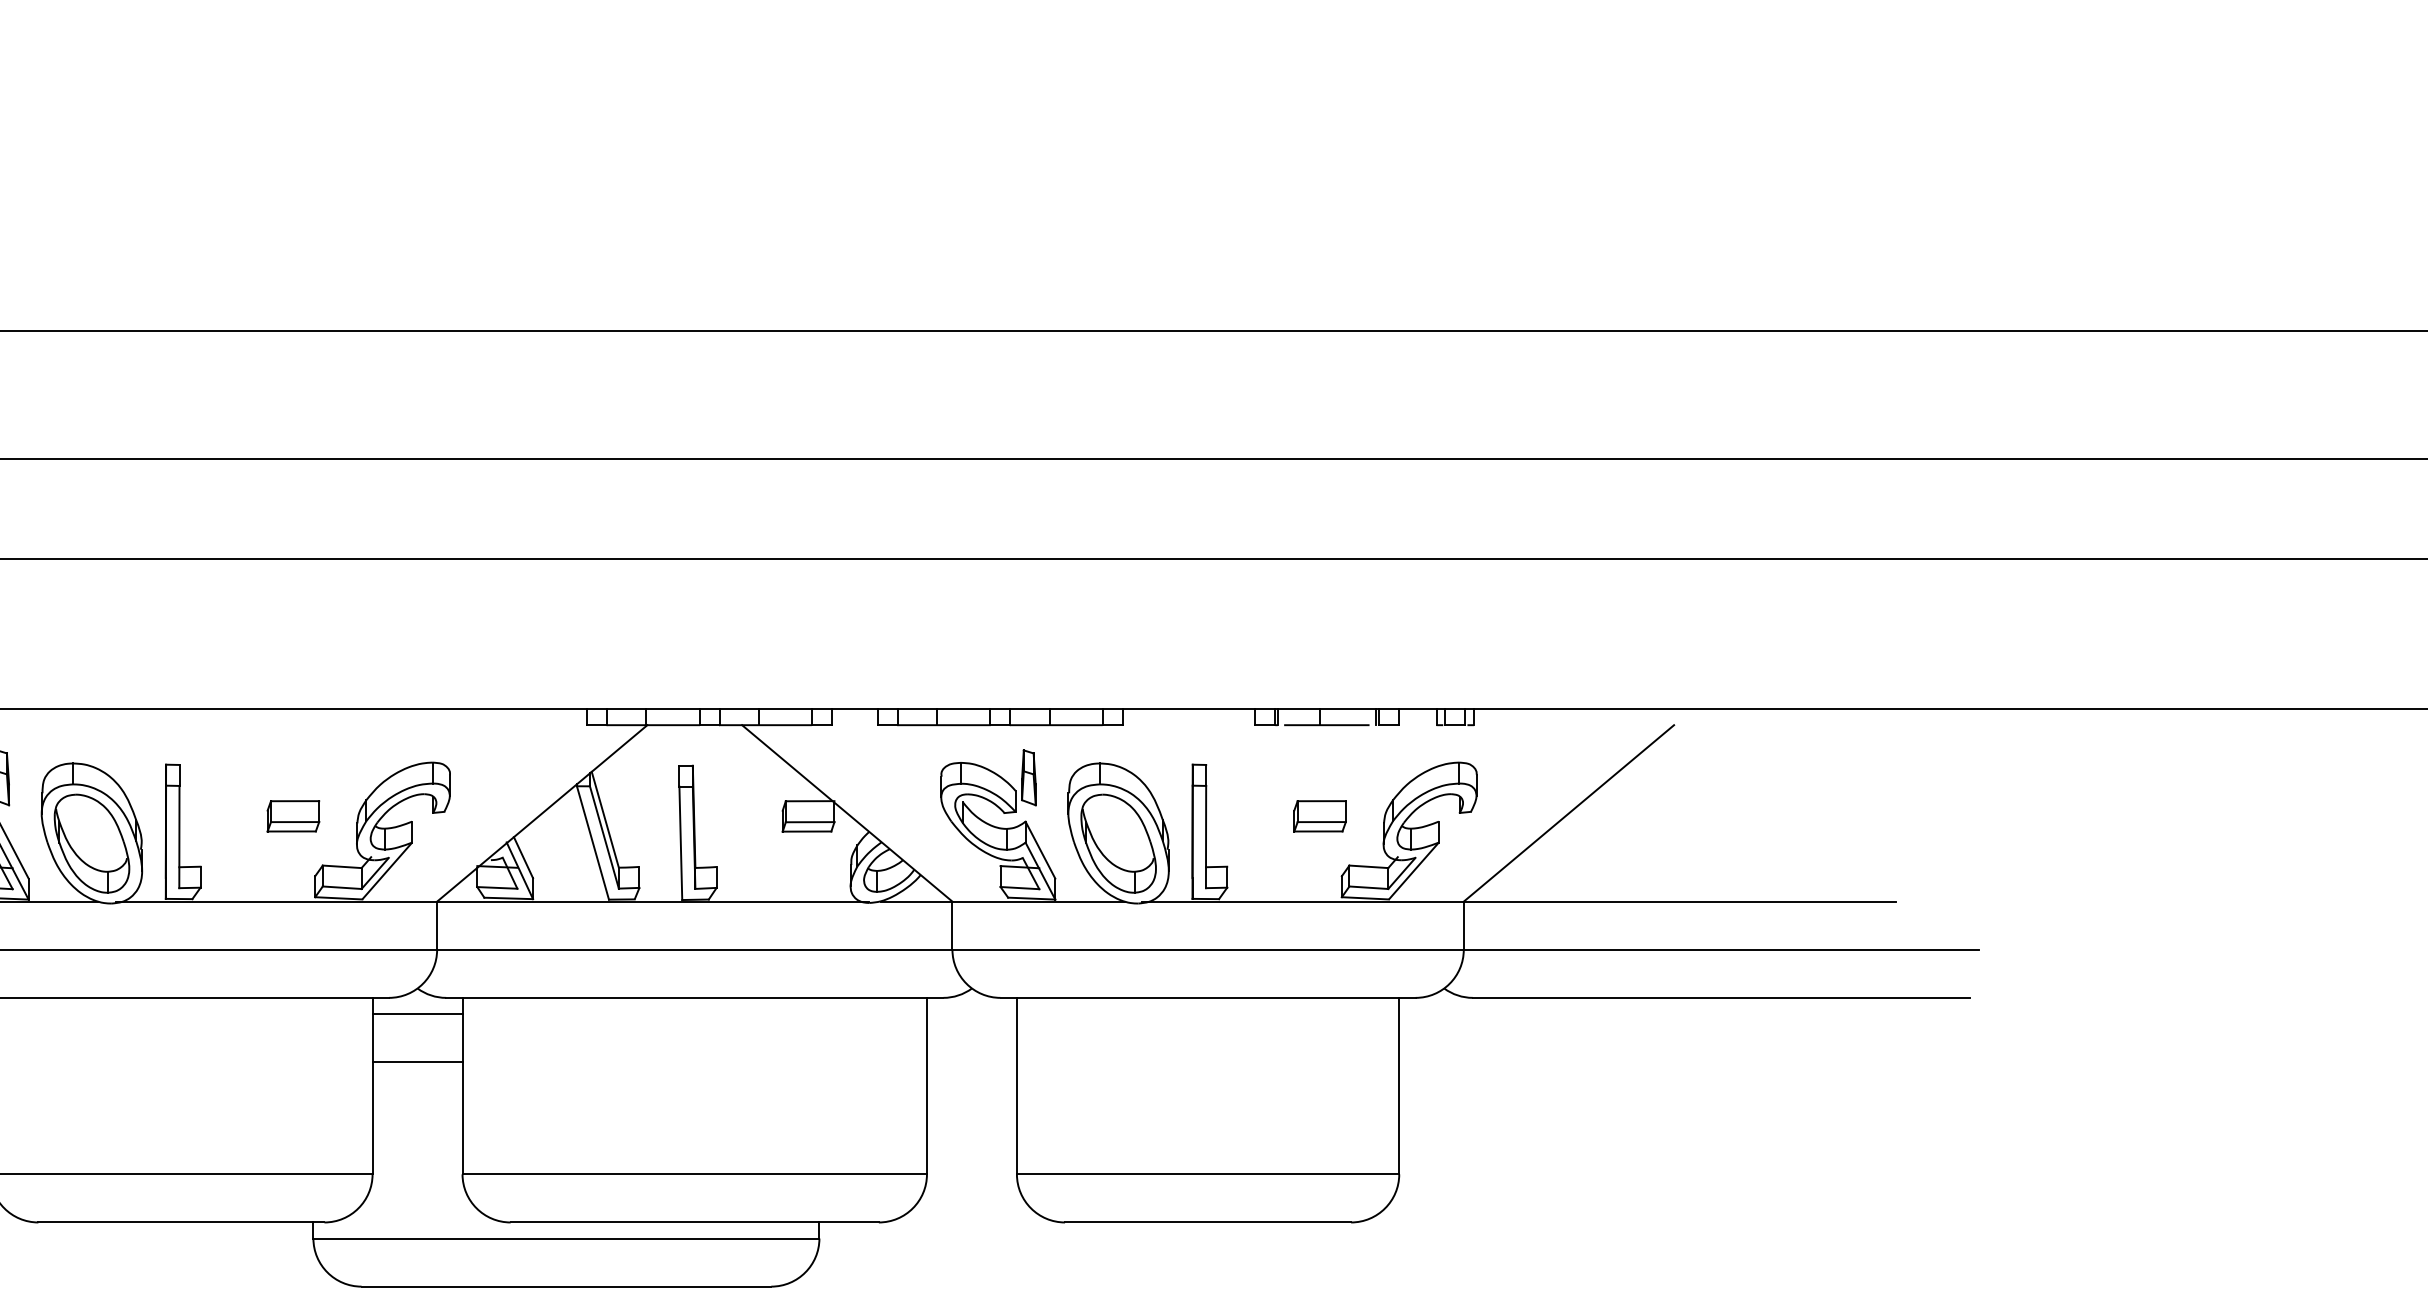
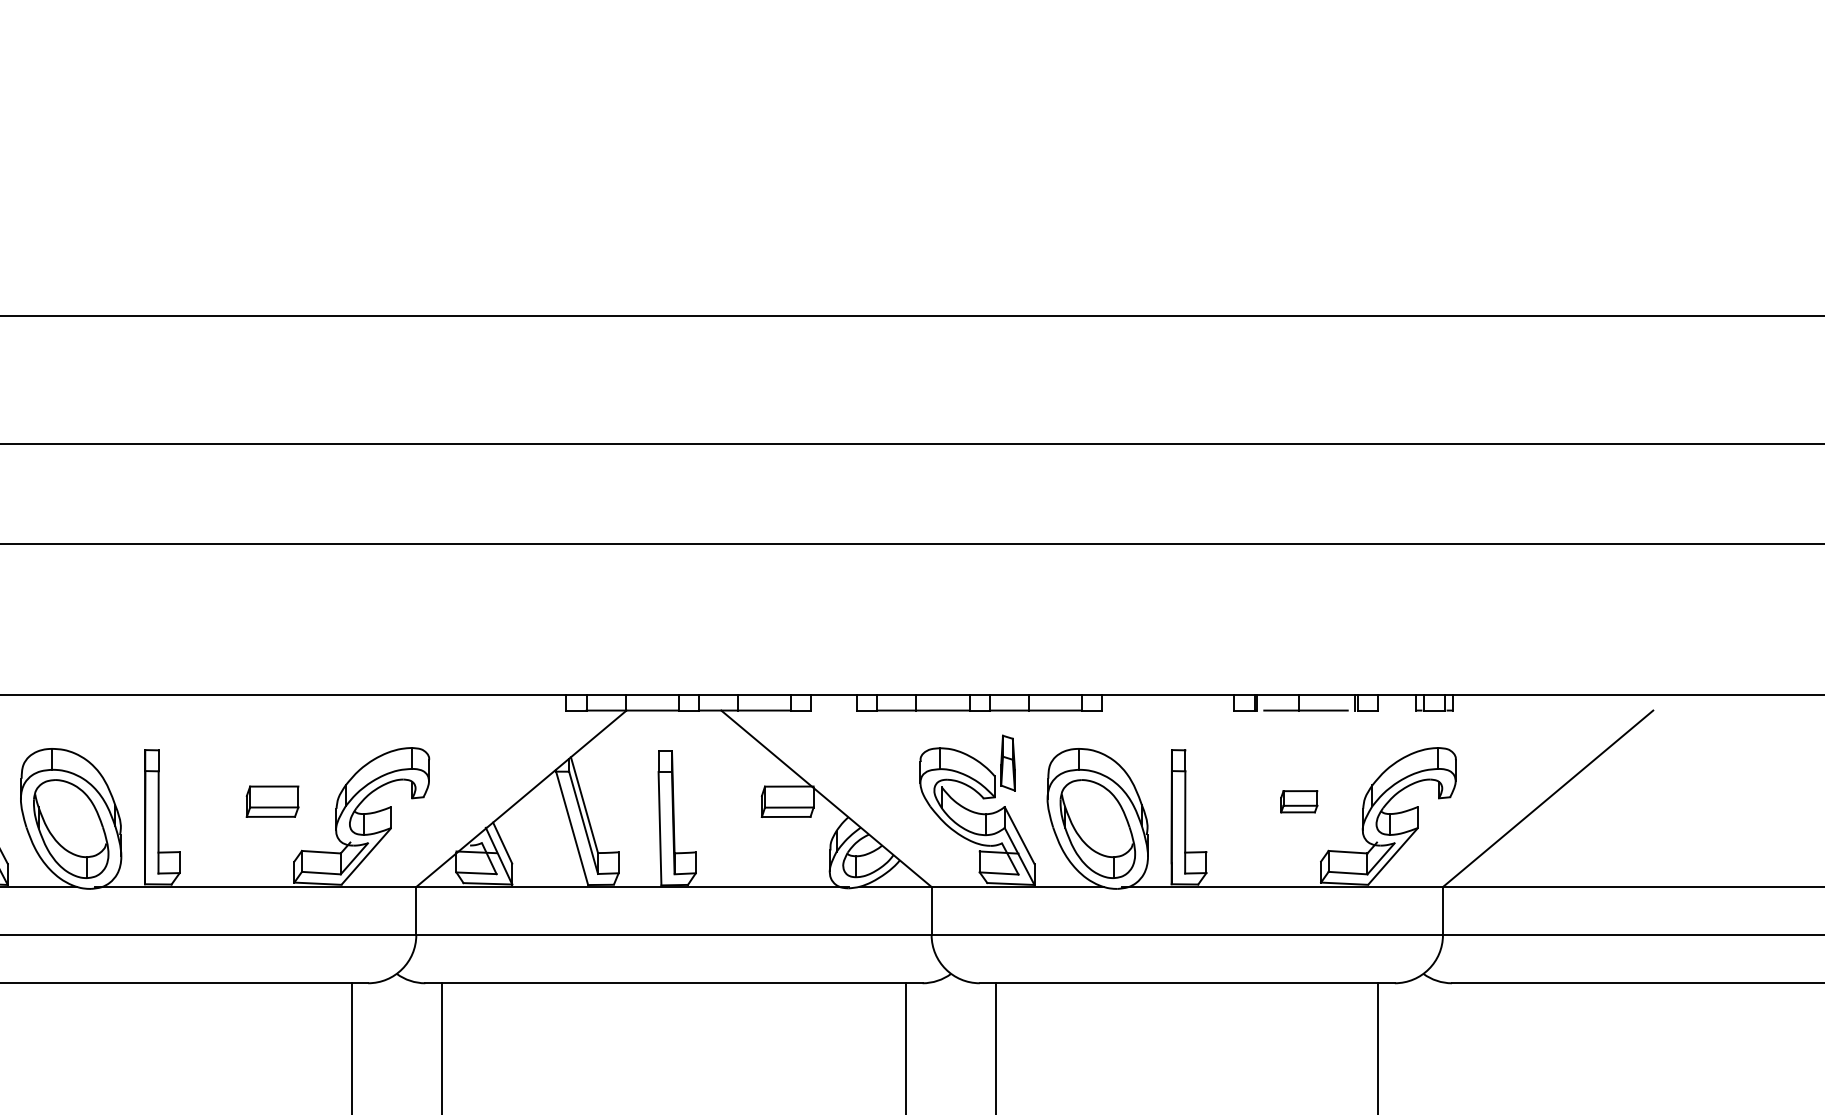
part: (1319, 816) -> (1298, 801), size x0.7
line: (417, 1013) -> (396, 998), removed
line: (417, 1062) -> (396, 1047), removed

